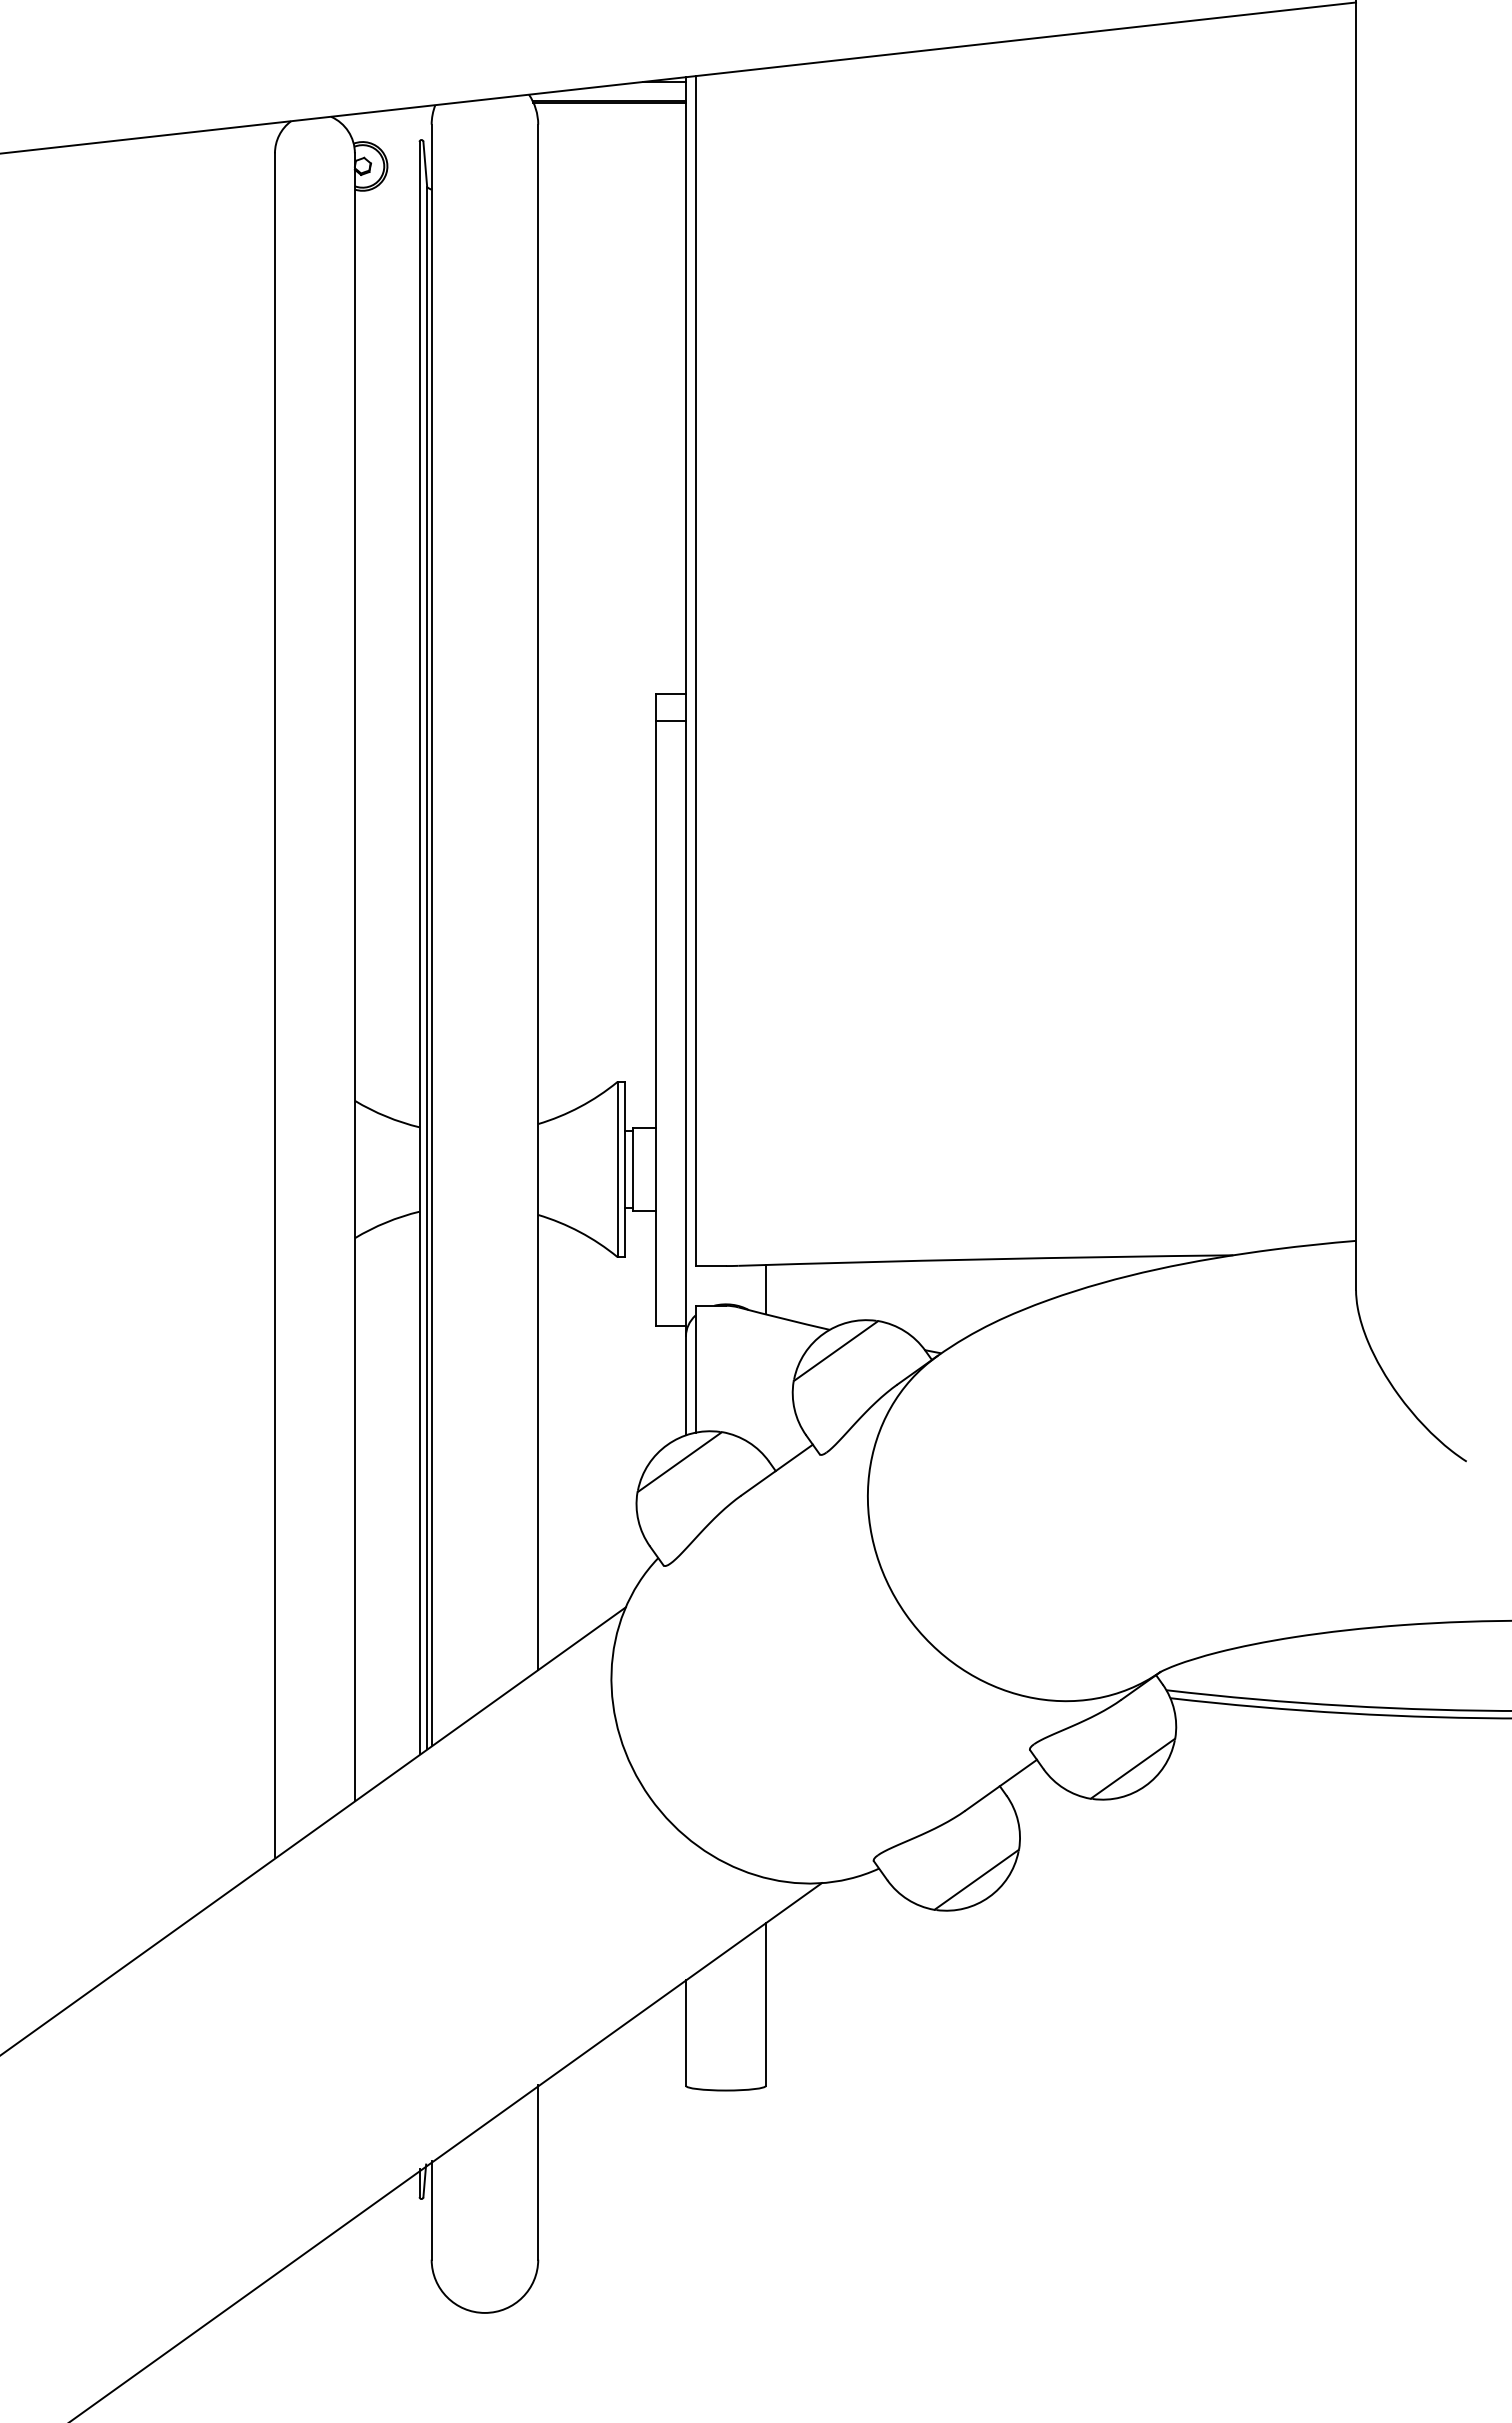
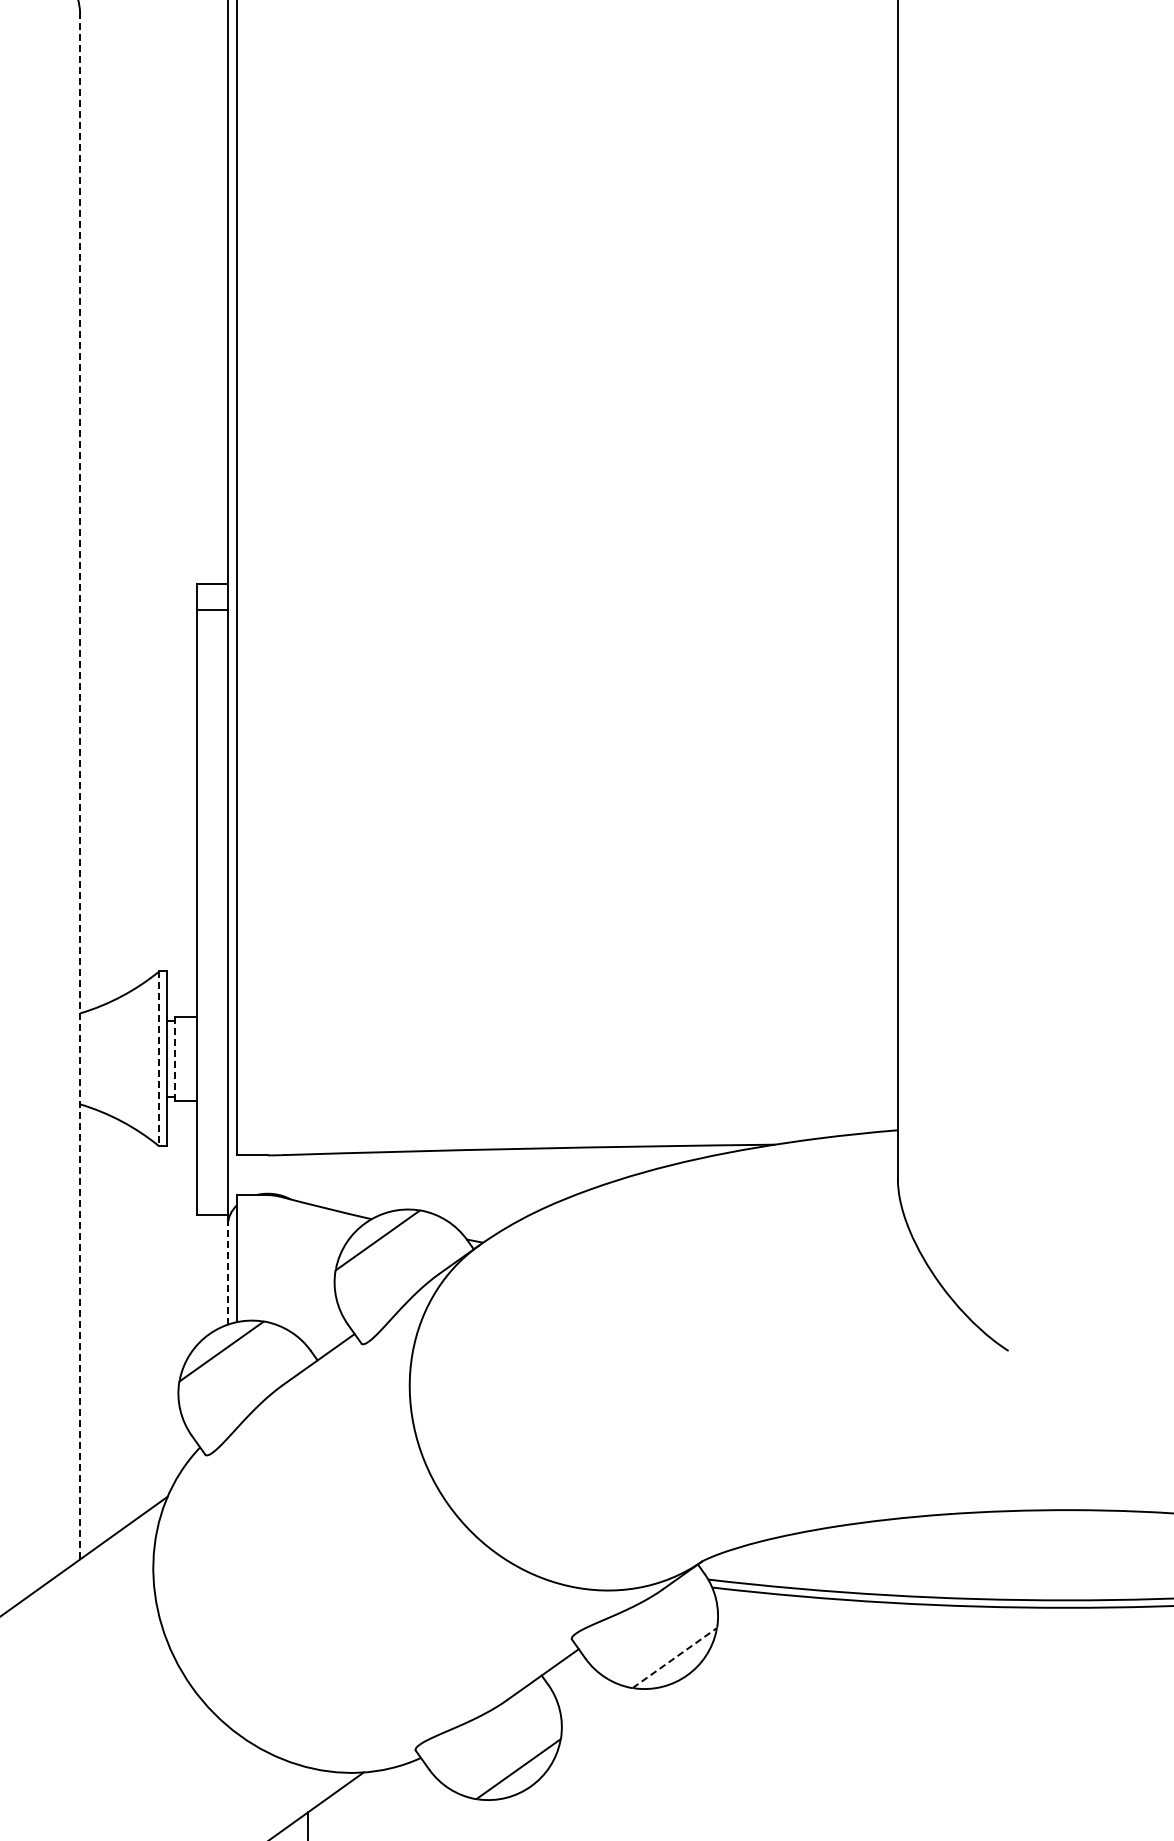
line: (538, 896) -> (80, 785), solid -> dashed
line: (617, 1169) -> (159, 1058), solid -> dashed
line: (632, 1169) -> (174, 1058), solid -> dashed
line: (765, 1289) -> (307, 1178), removed
line: (686, 1385) -> (228, 1274), solid -> dashed
line: (1132, 1768) -> (674, 1657), solid -> dashed

